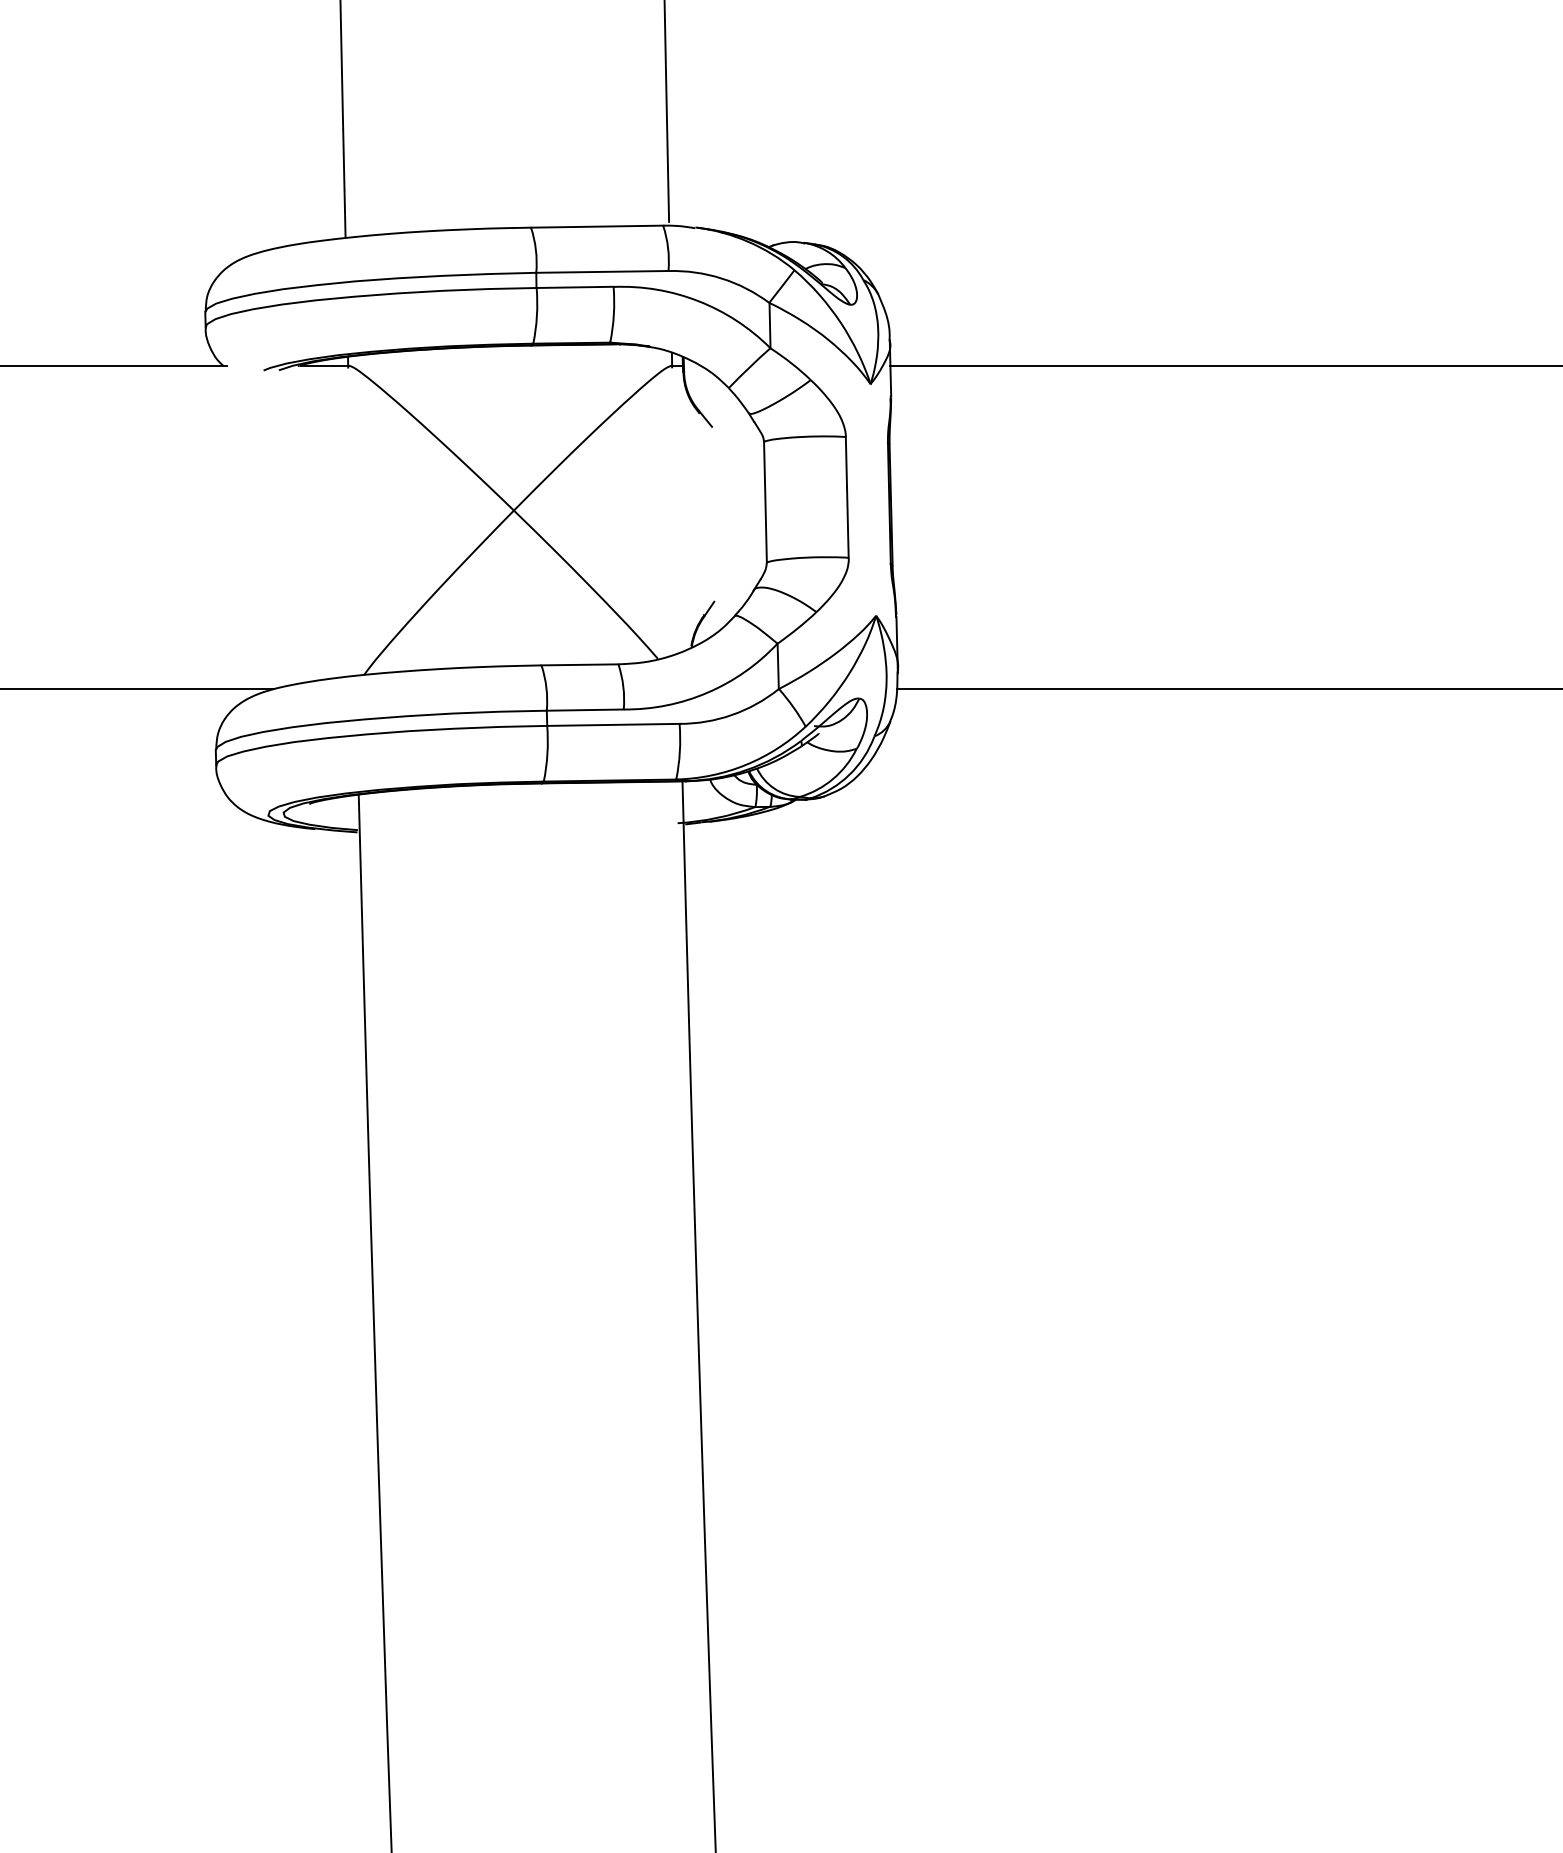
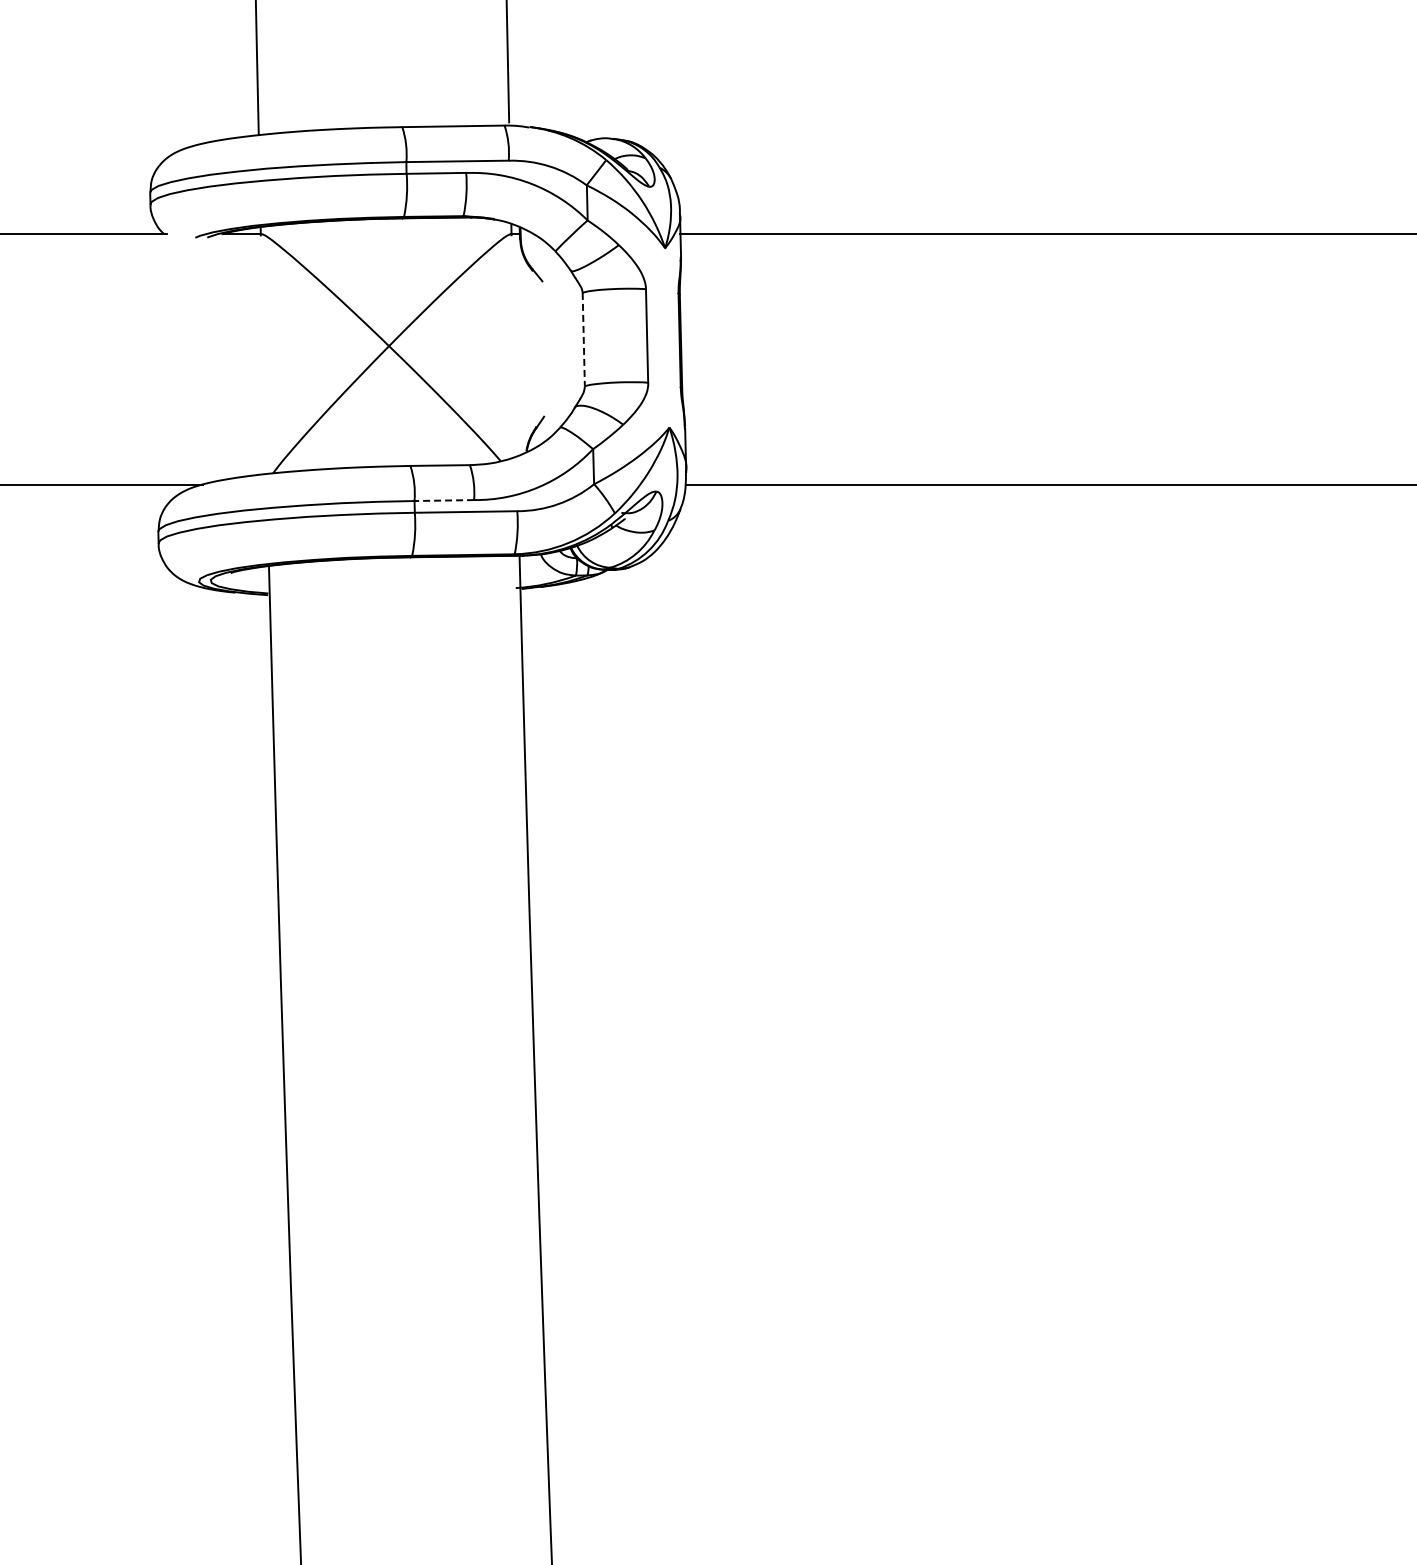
line: (765, 502) -> (583, 339), solid -> dashed
line: (585, 710) -> (444, 500), solid -> dashed

